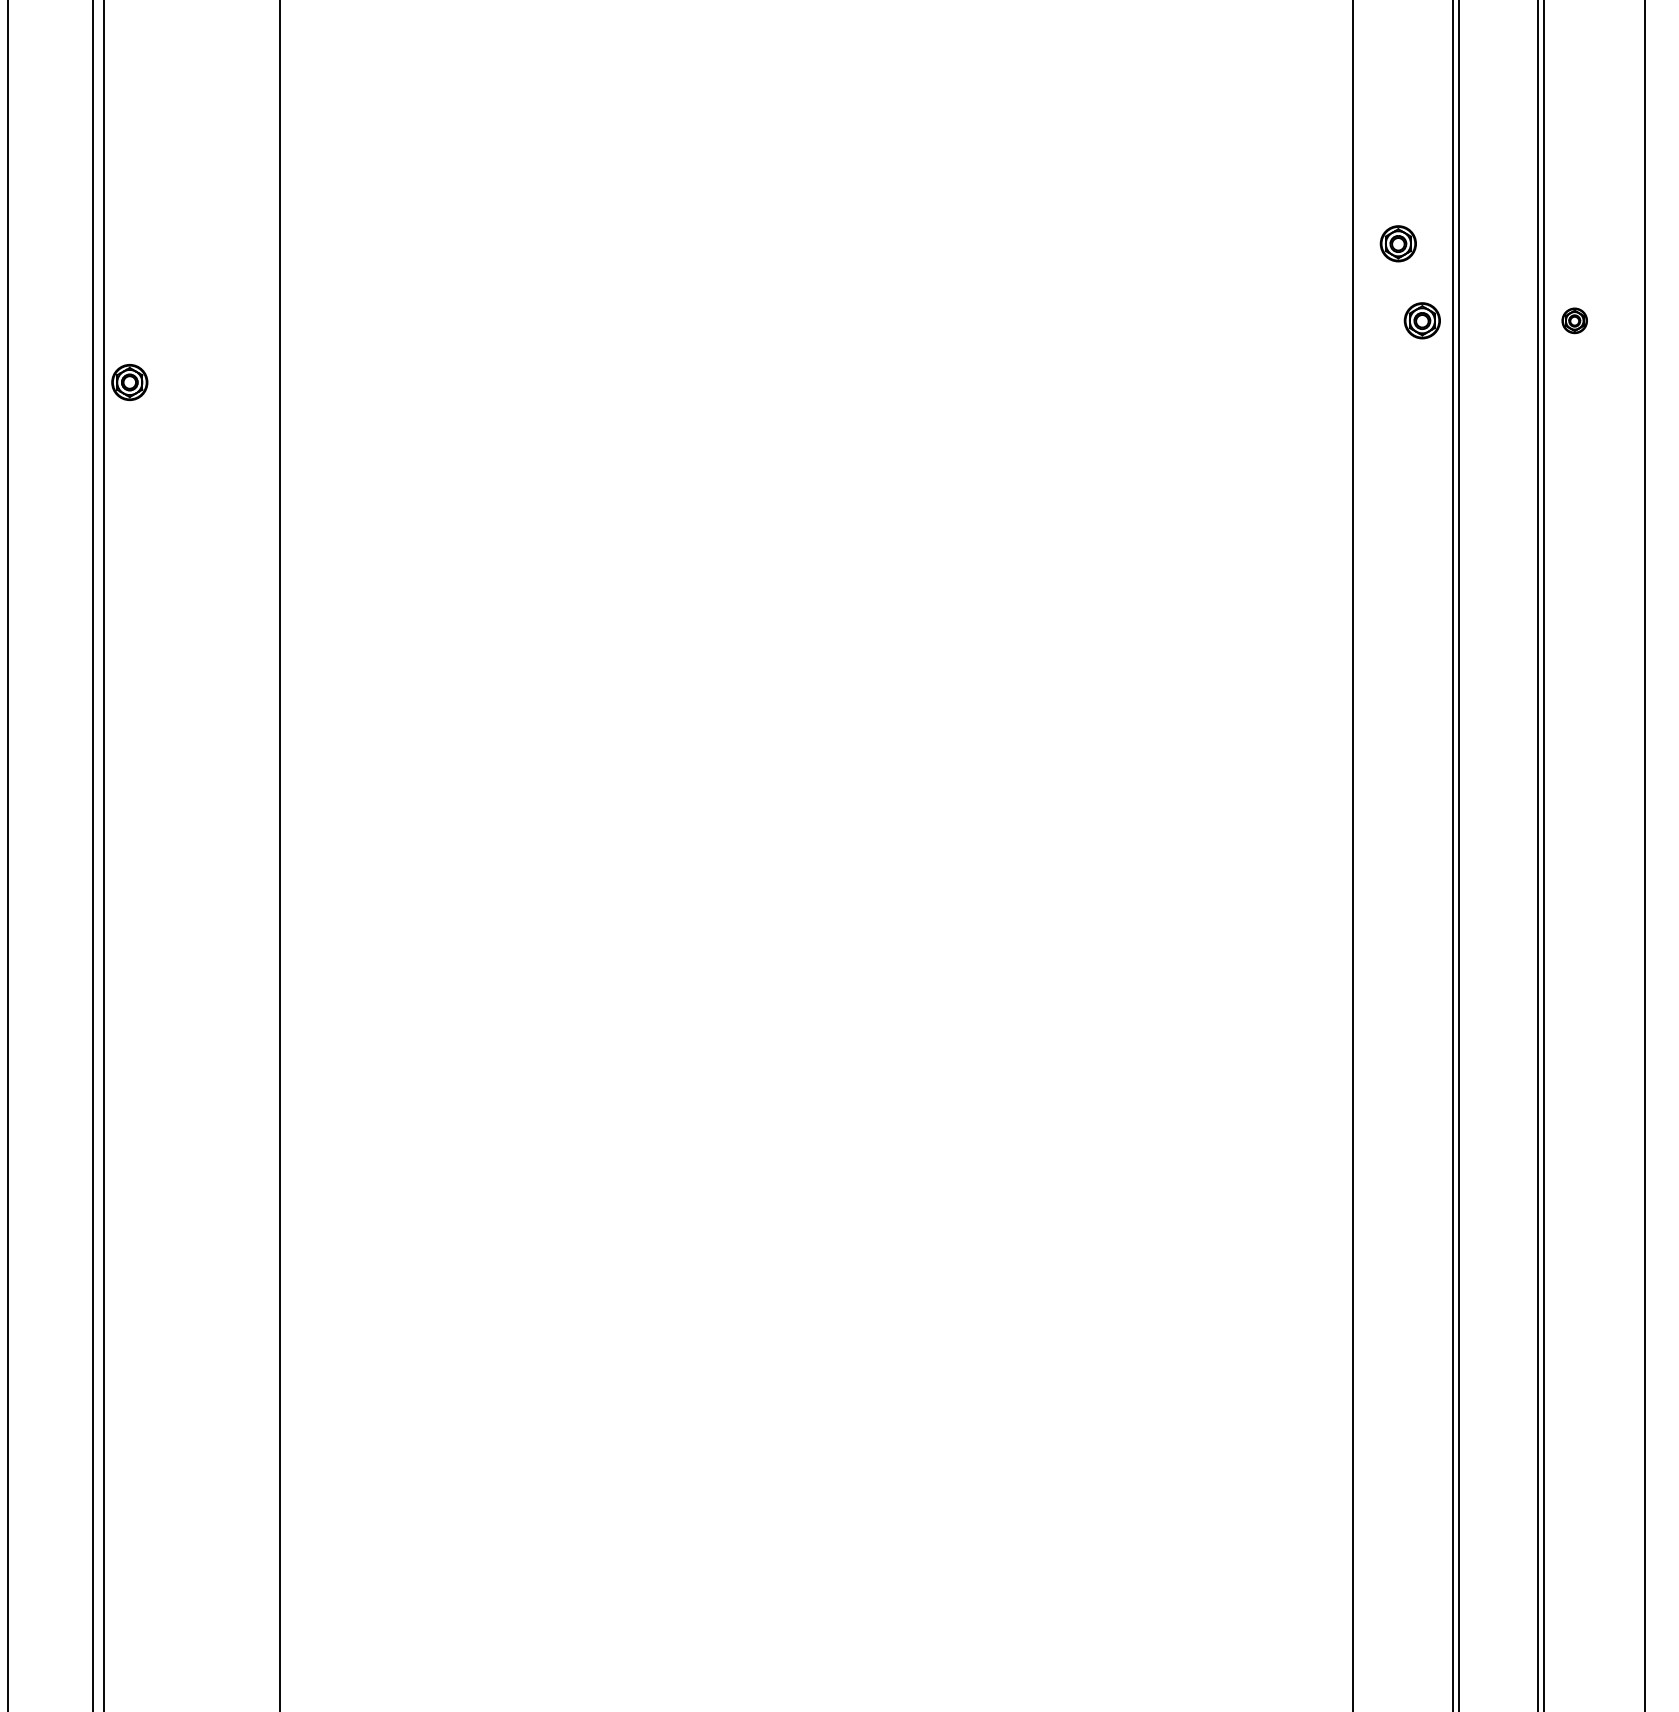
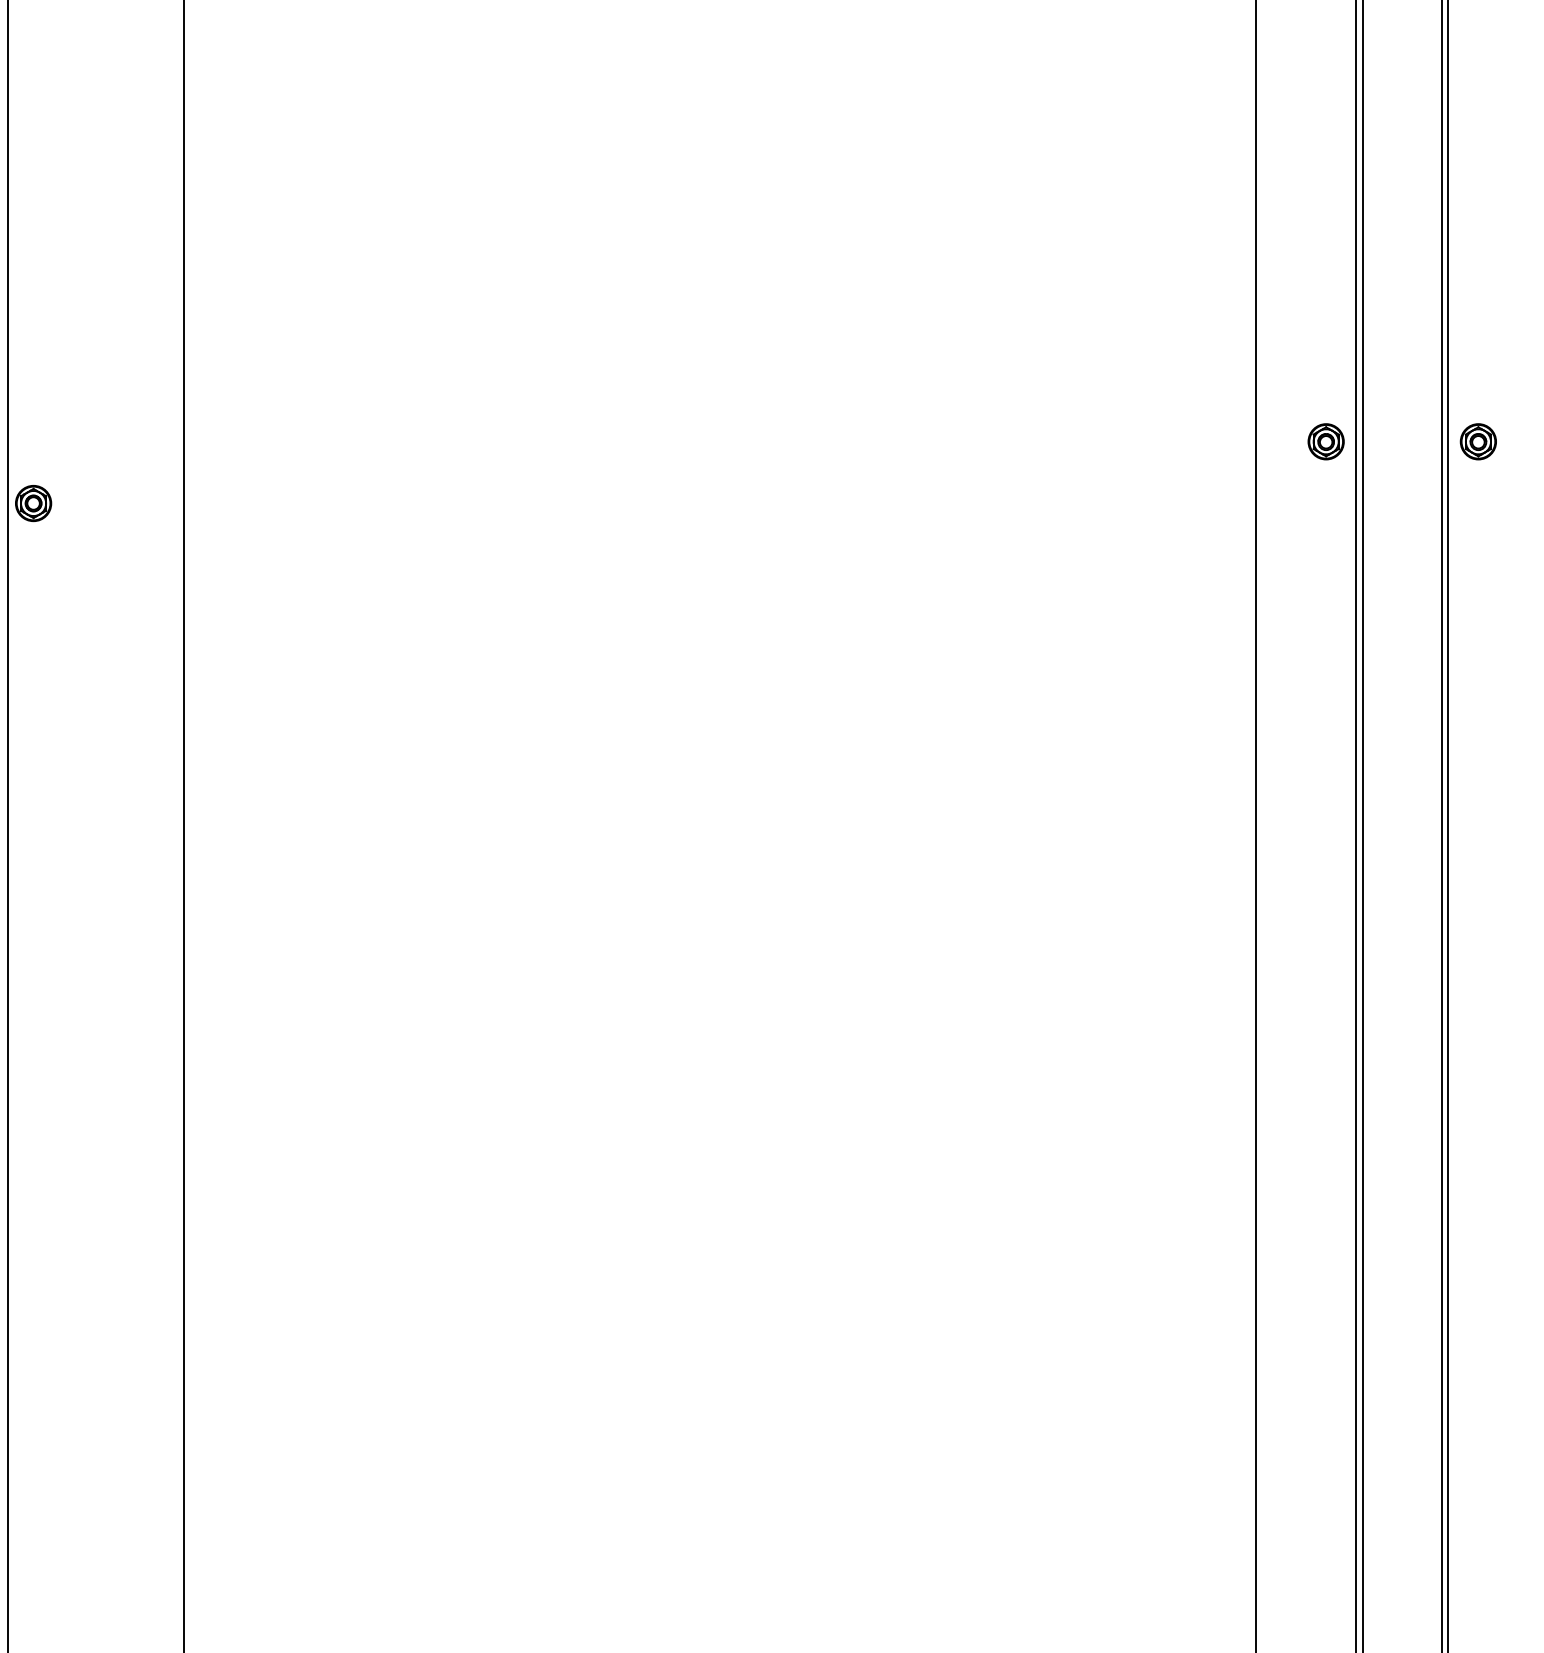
part: (1397, 243) -> (1301, 364), removed
part: (1574, 320) -> (1478, 441), size x1.43

